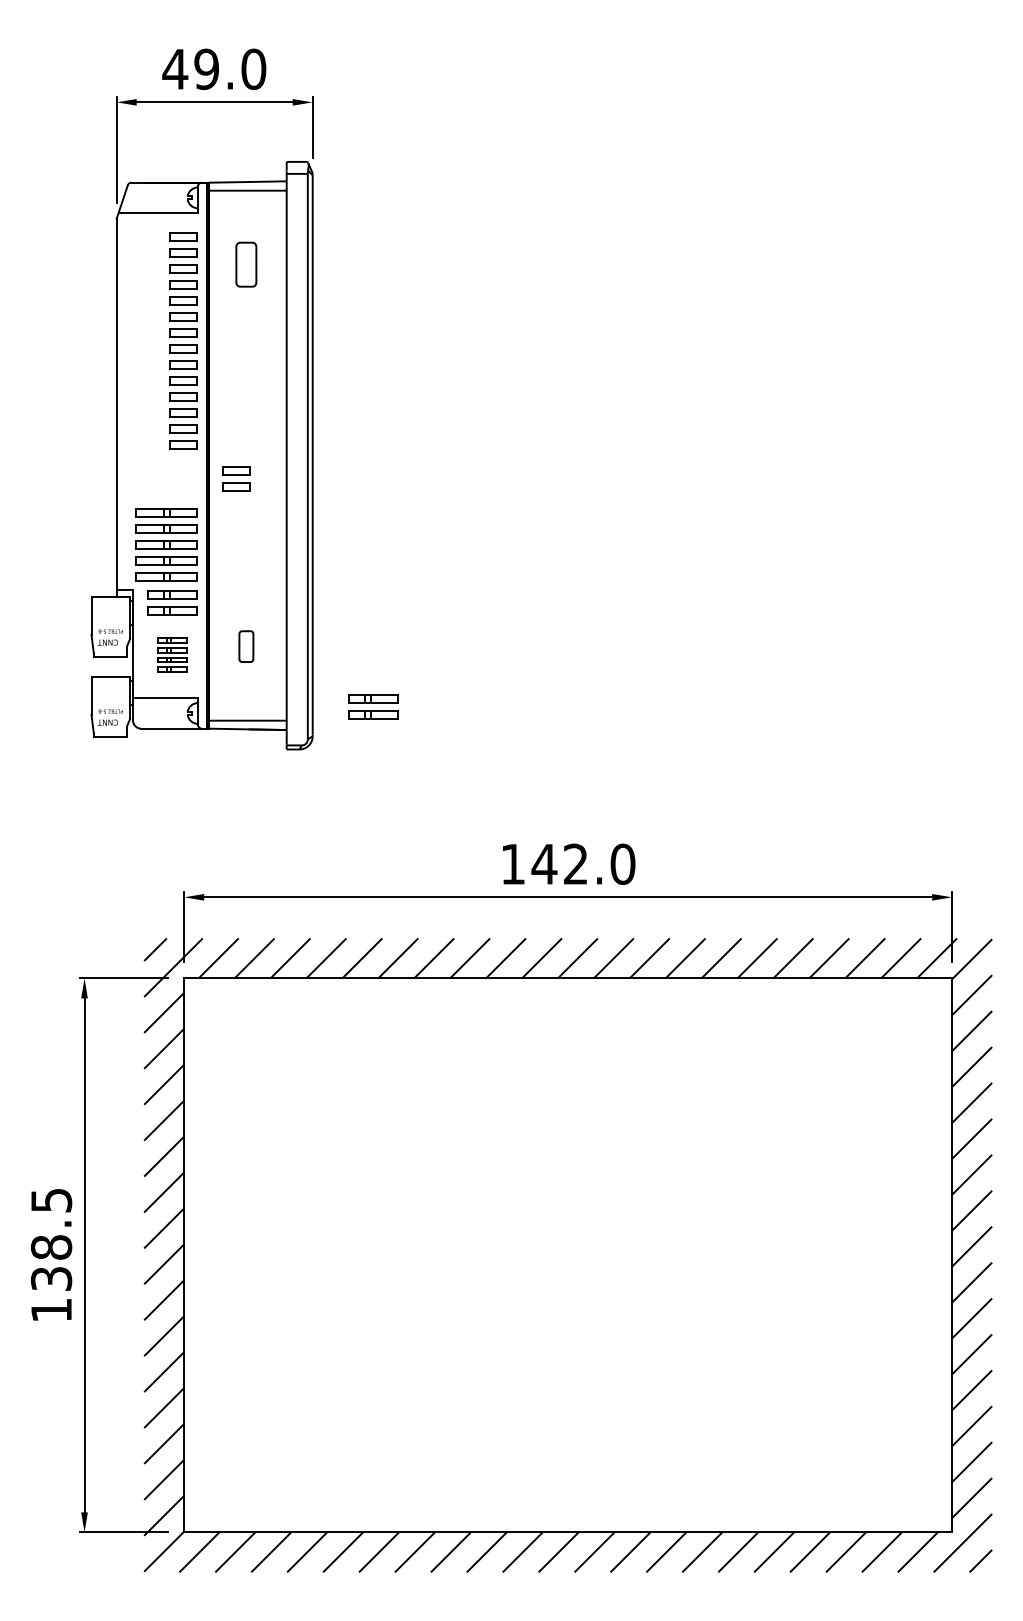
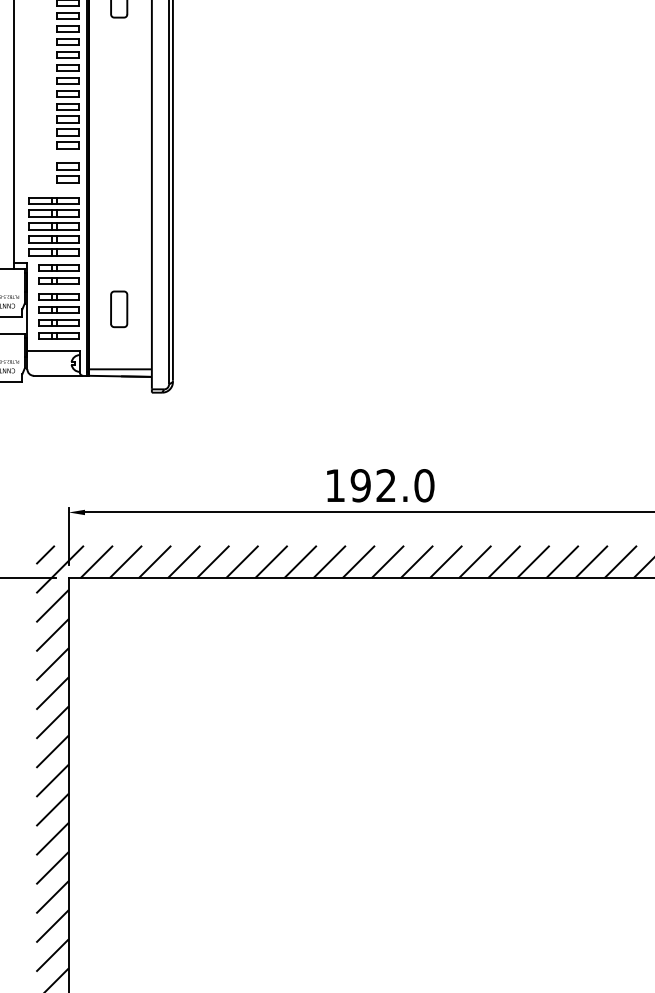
part: (236, 478) -> (68, 173), moved
part: (246, 646) -> (119, 309), size x1.43
part: (172, 654) -> (59, 315), size x1.67
part: (373, 706) -> (222, 357), removed
text: (544, 863) -> (360, 485), 142.0 -> 192.0

